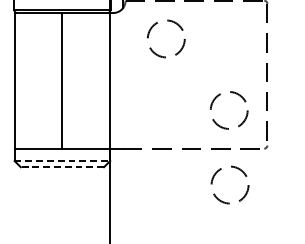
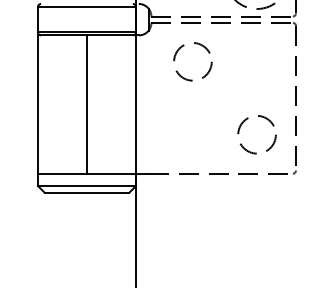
line: (61, 161) -> (86, 186), dashed -> solid
line: (61, 167) -> (86, 192), dashed -> solid
circle: (229, 184) -> (257, 210), removed

